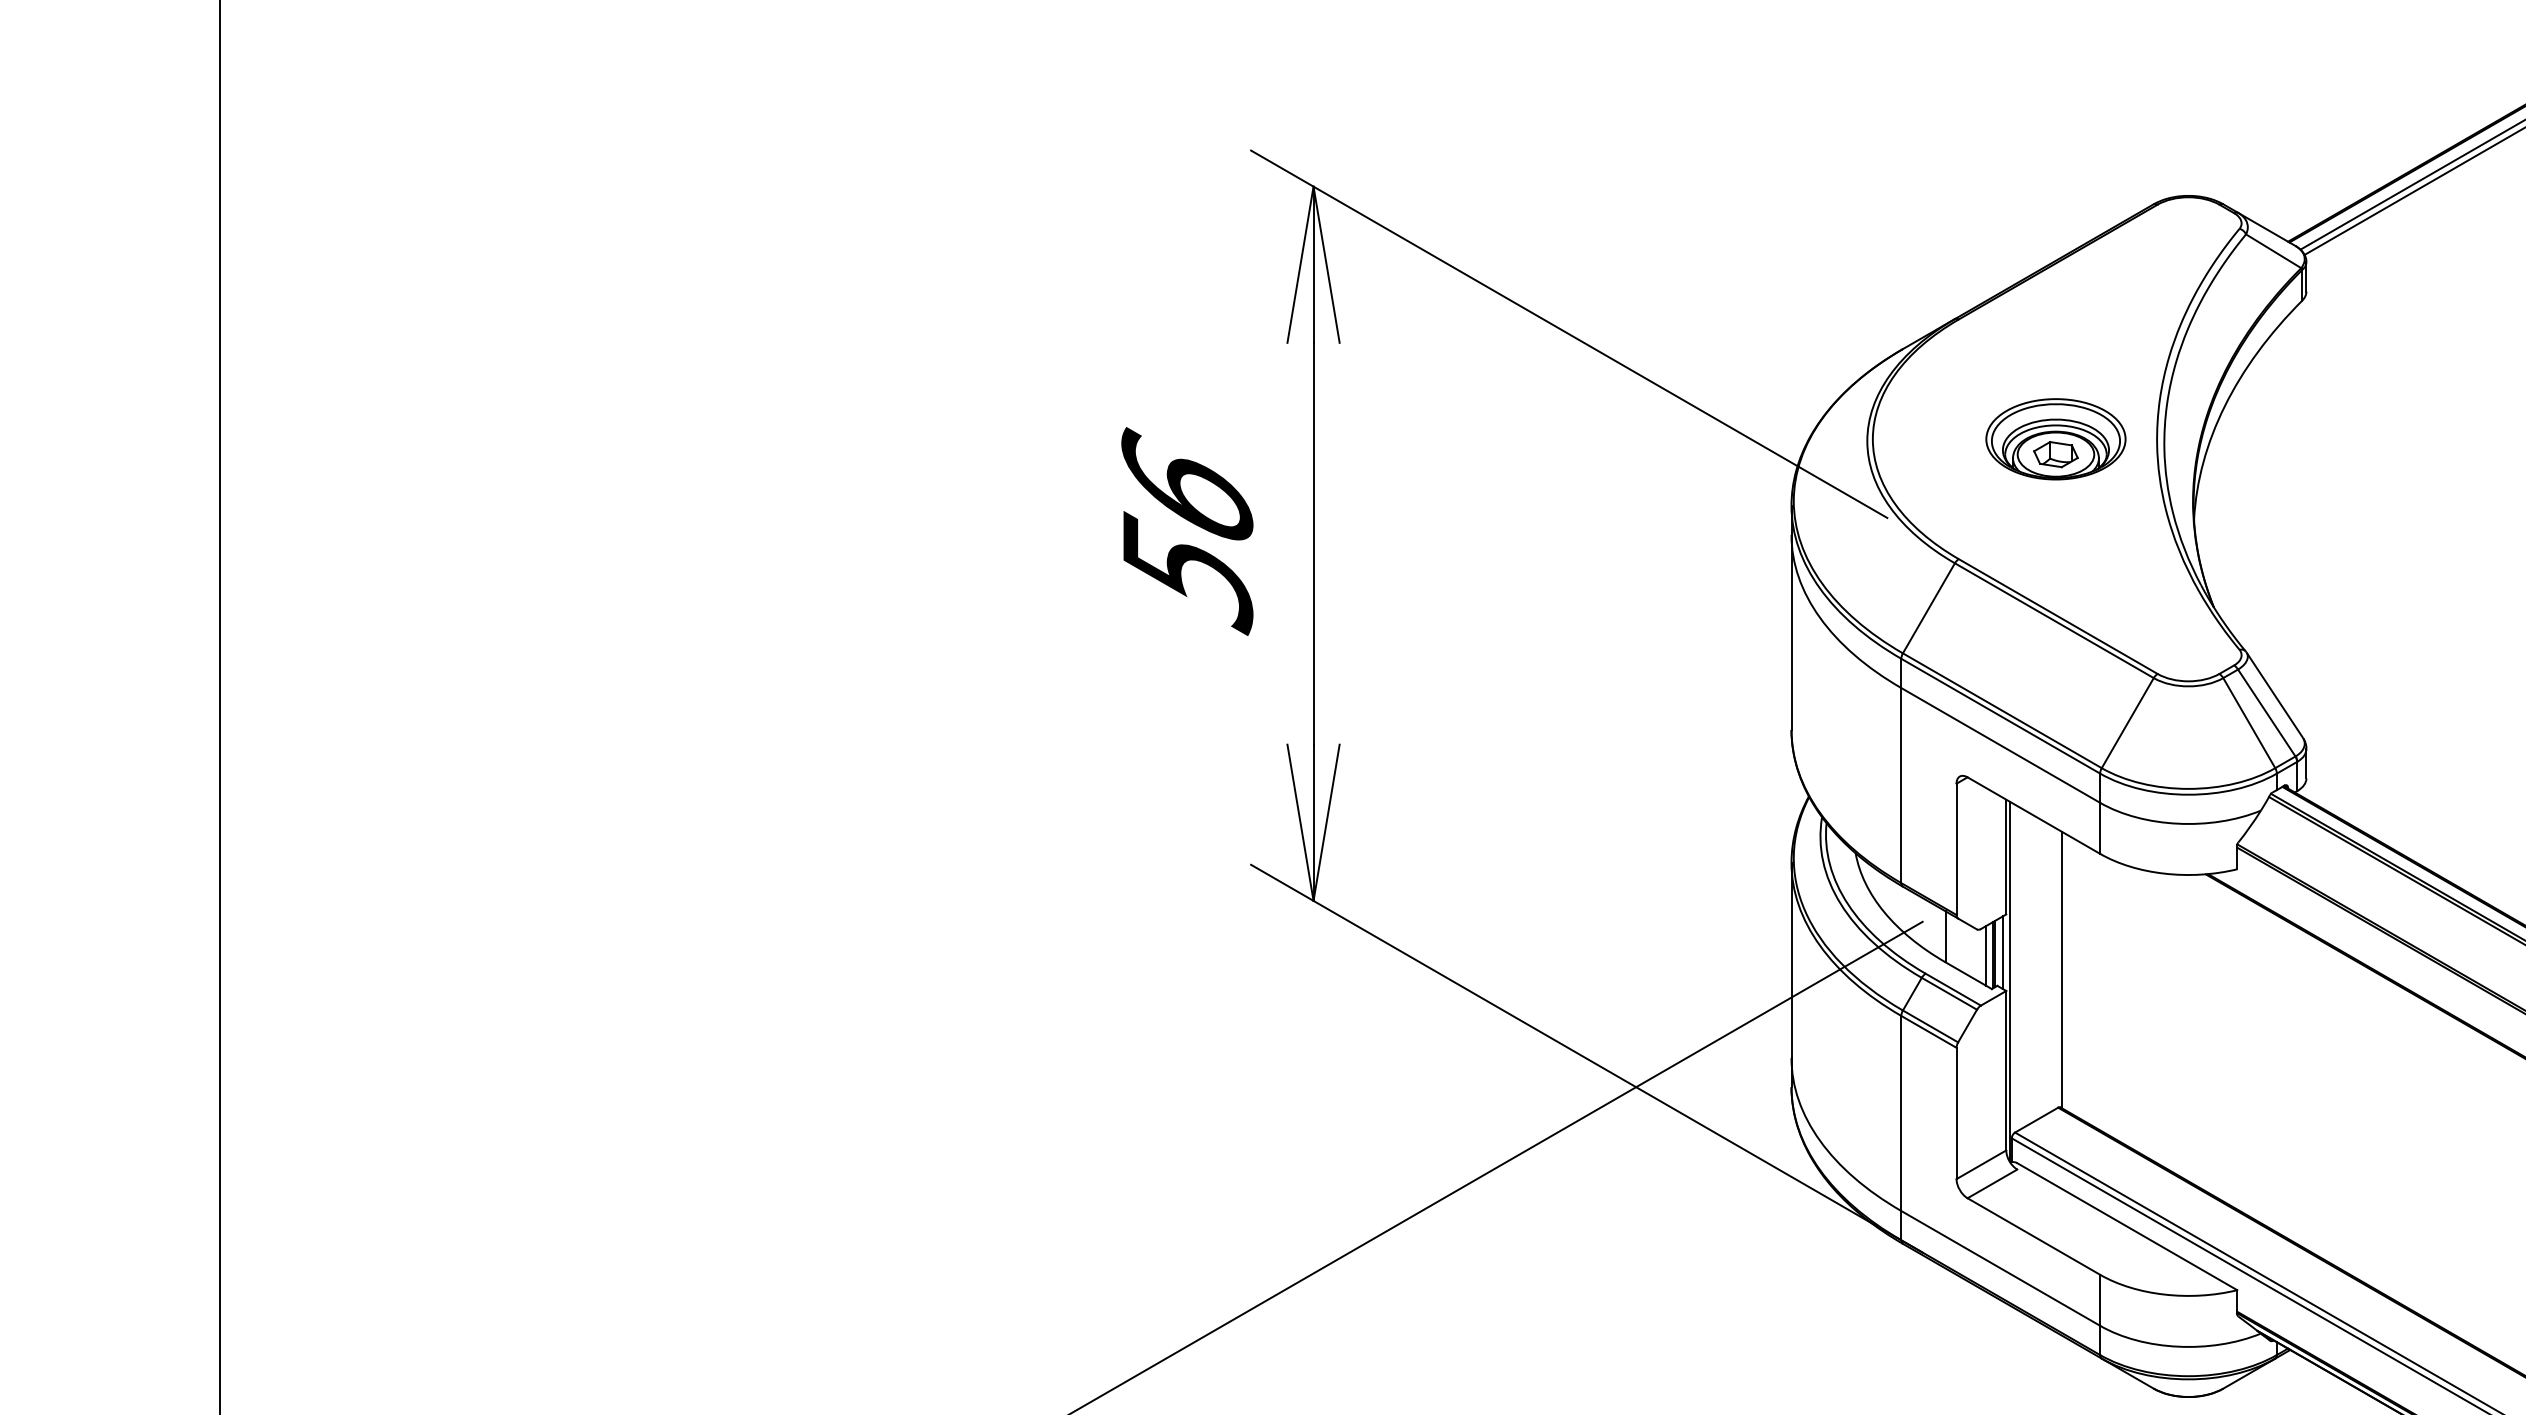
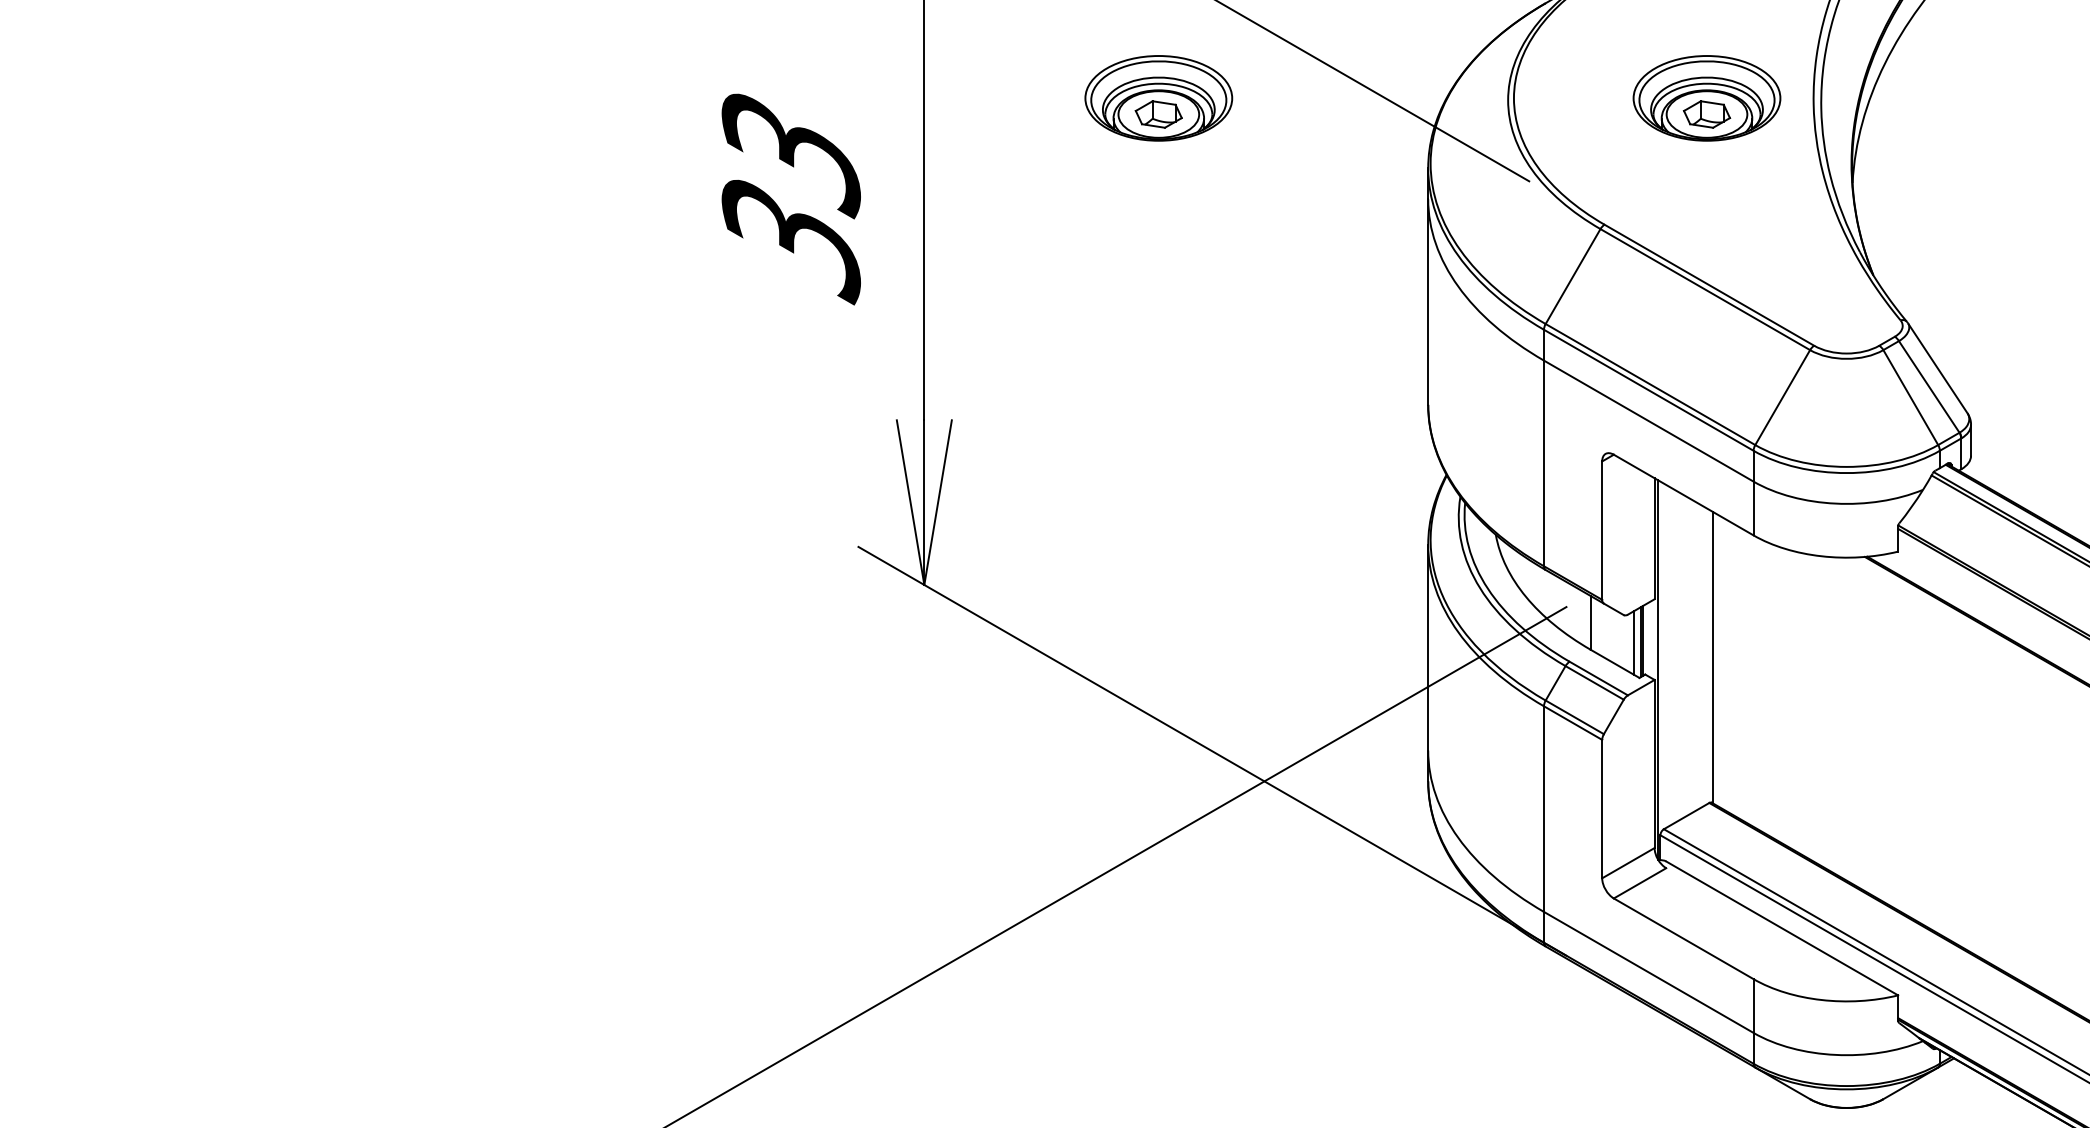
part: (1535, 439) -> (1158, 98), added
text: (1187, 531) -> (791, 195), 56 -> 33
line: (2002, 952) -> (1650, 639), removed

